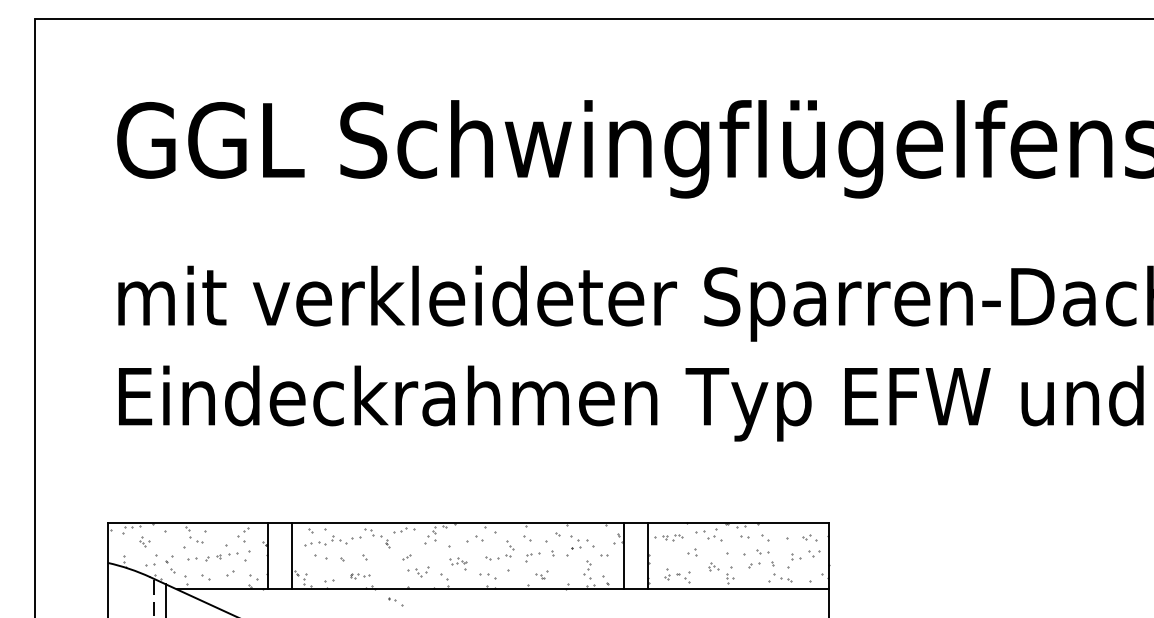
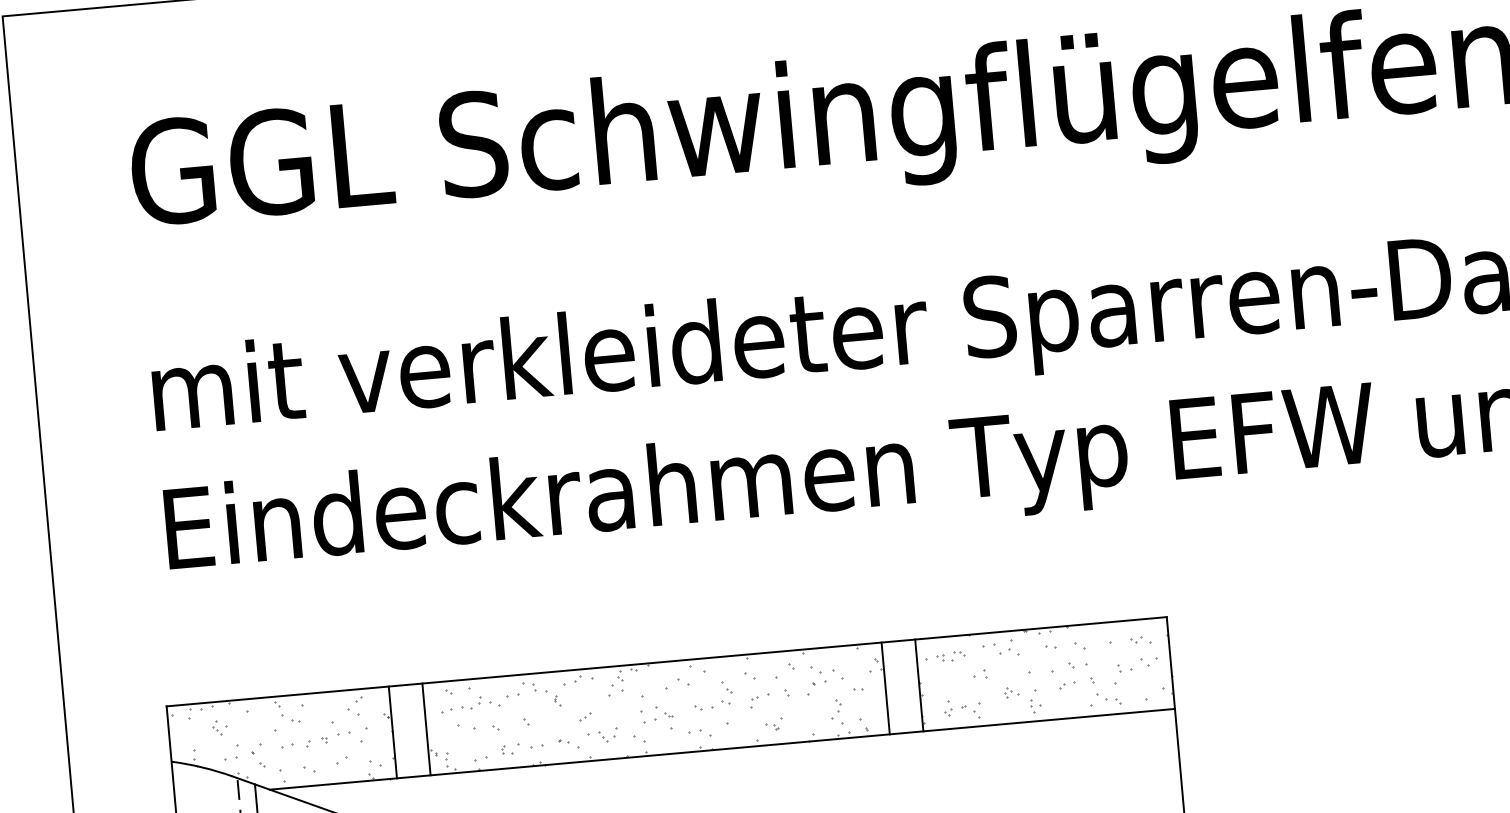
part: (458, 563) -> (657, 719), size x1.43
part: (359, 576) -> (521, 749), size x1.67
part: (395, 601) -> (568, 743), moved

